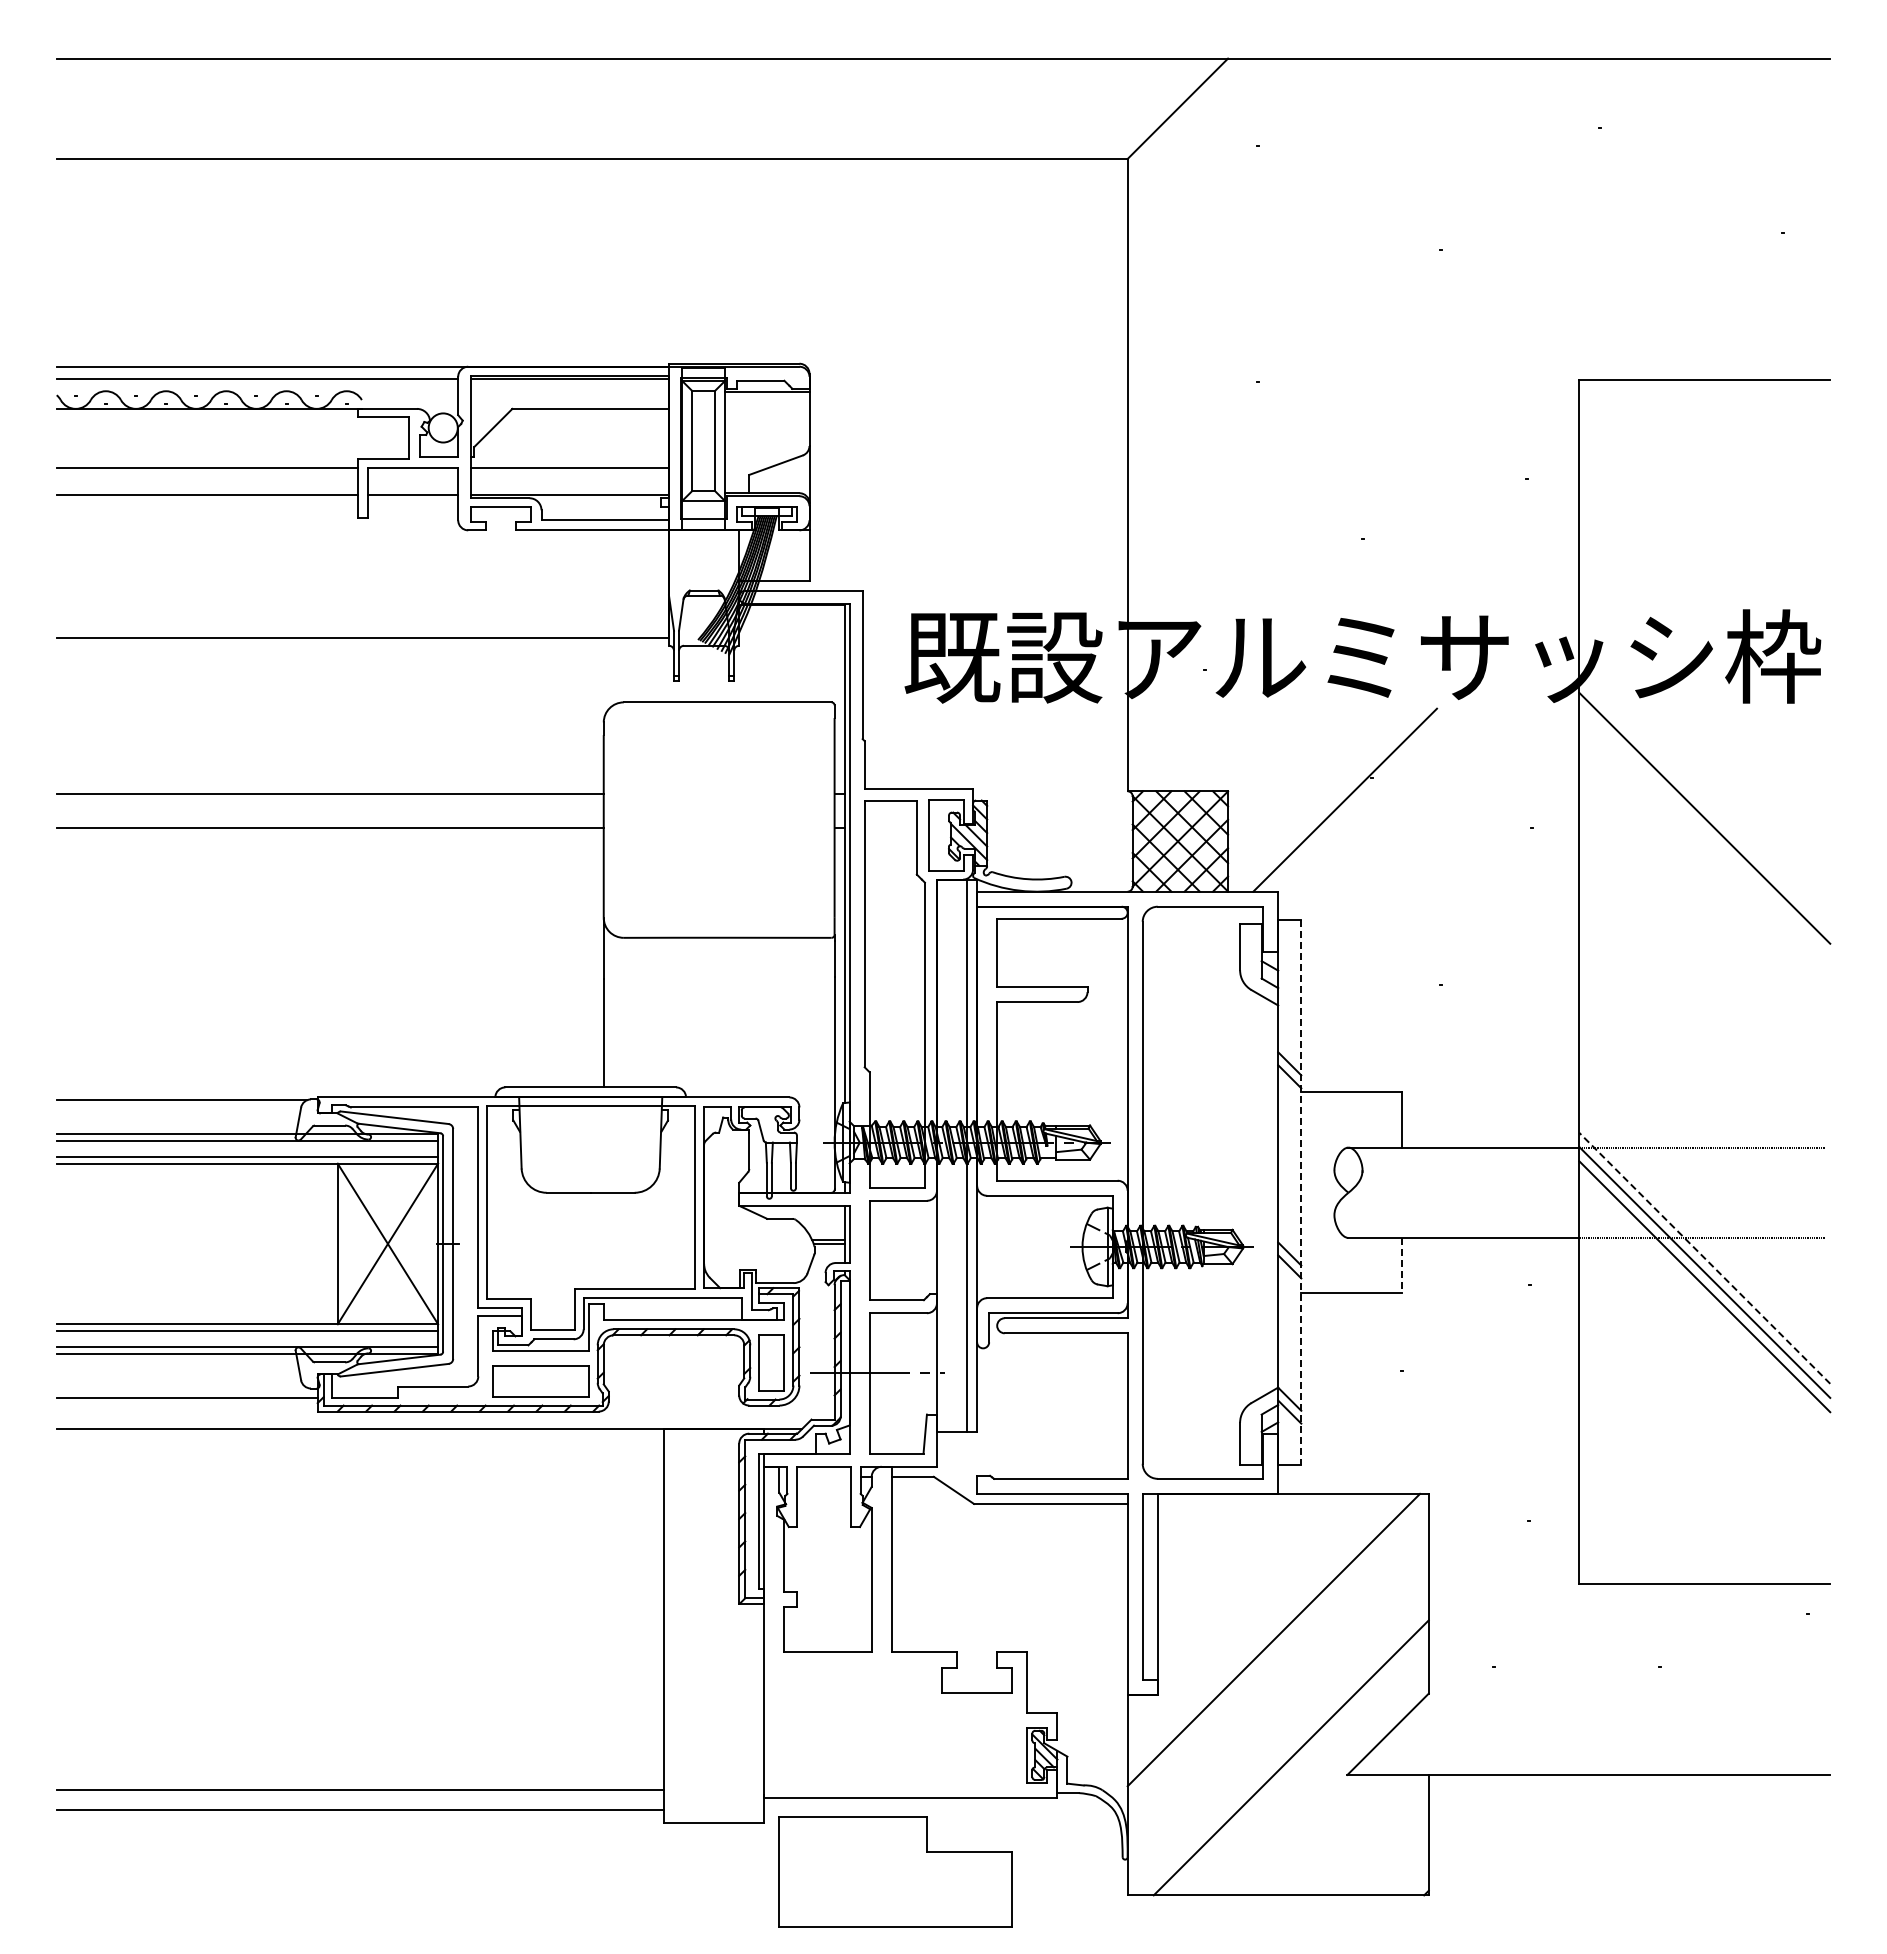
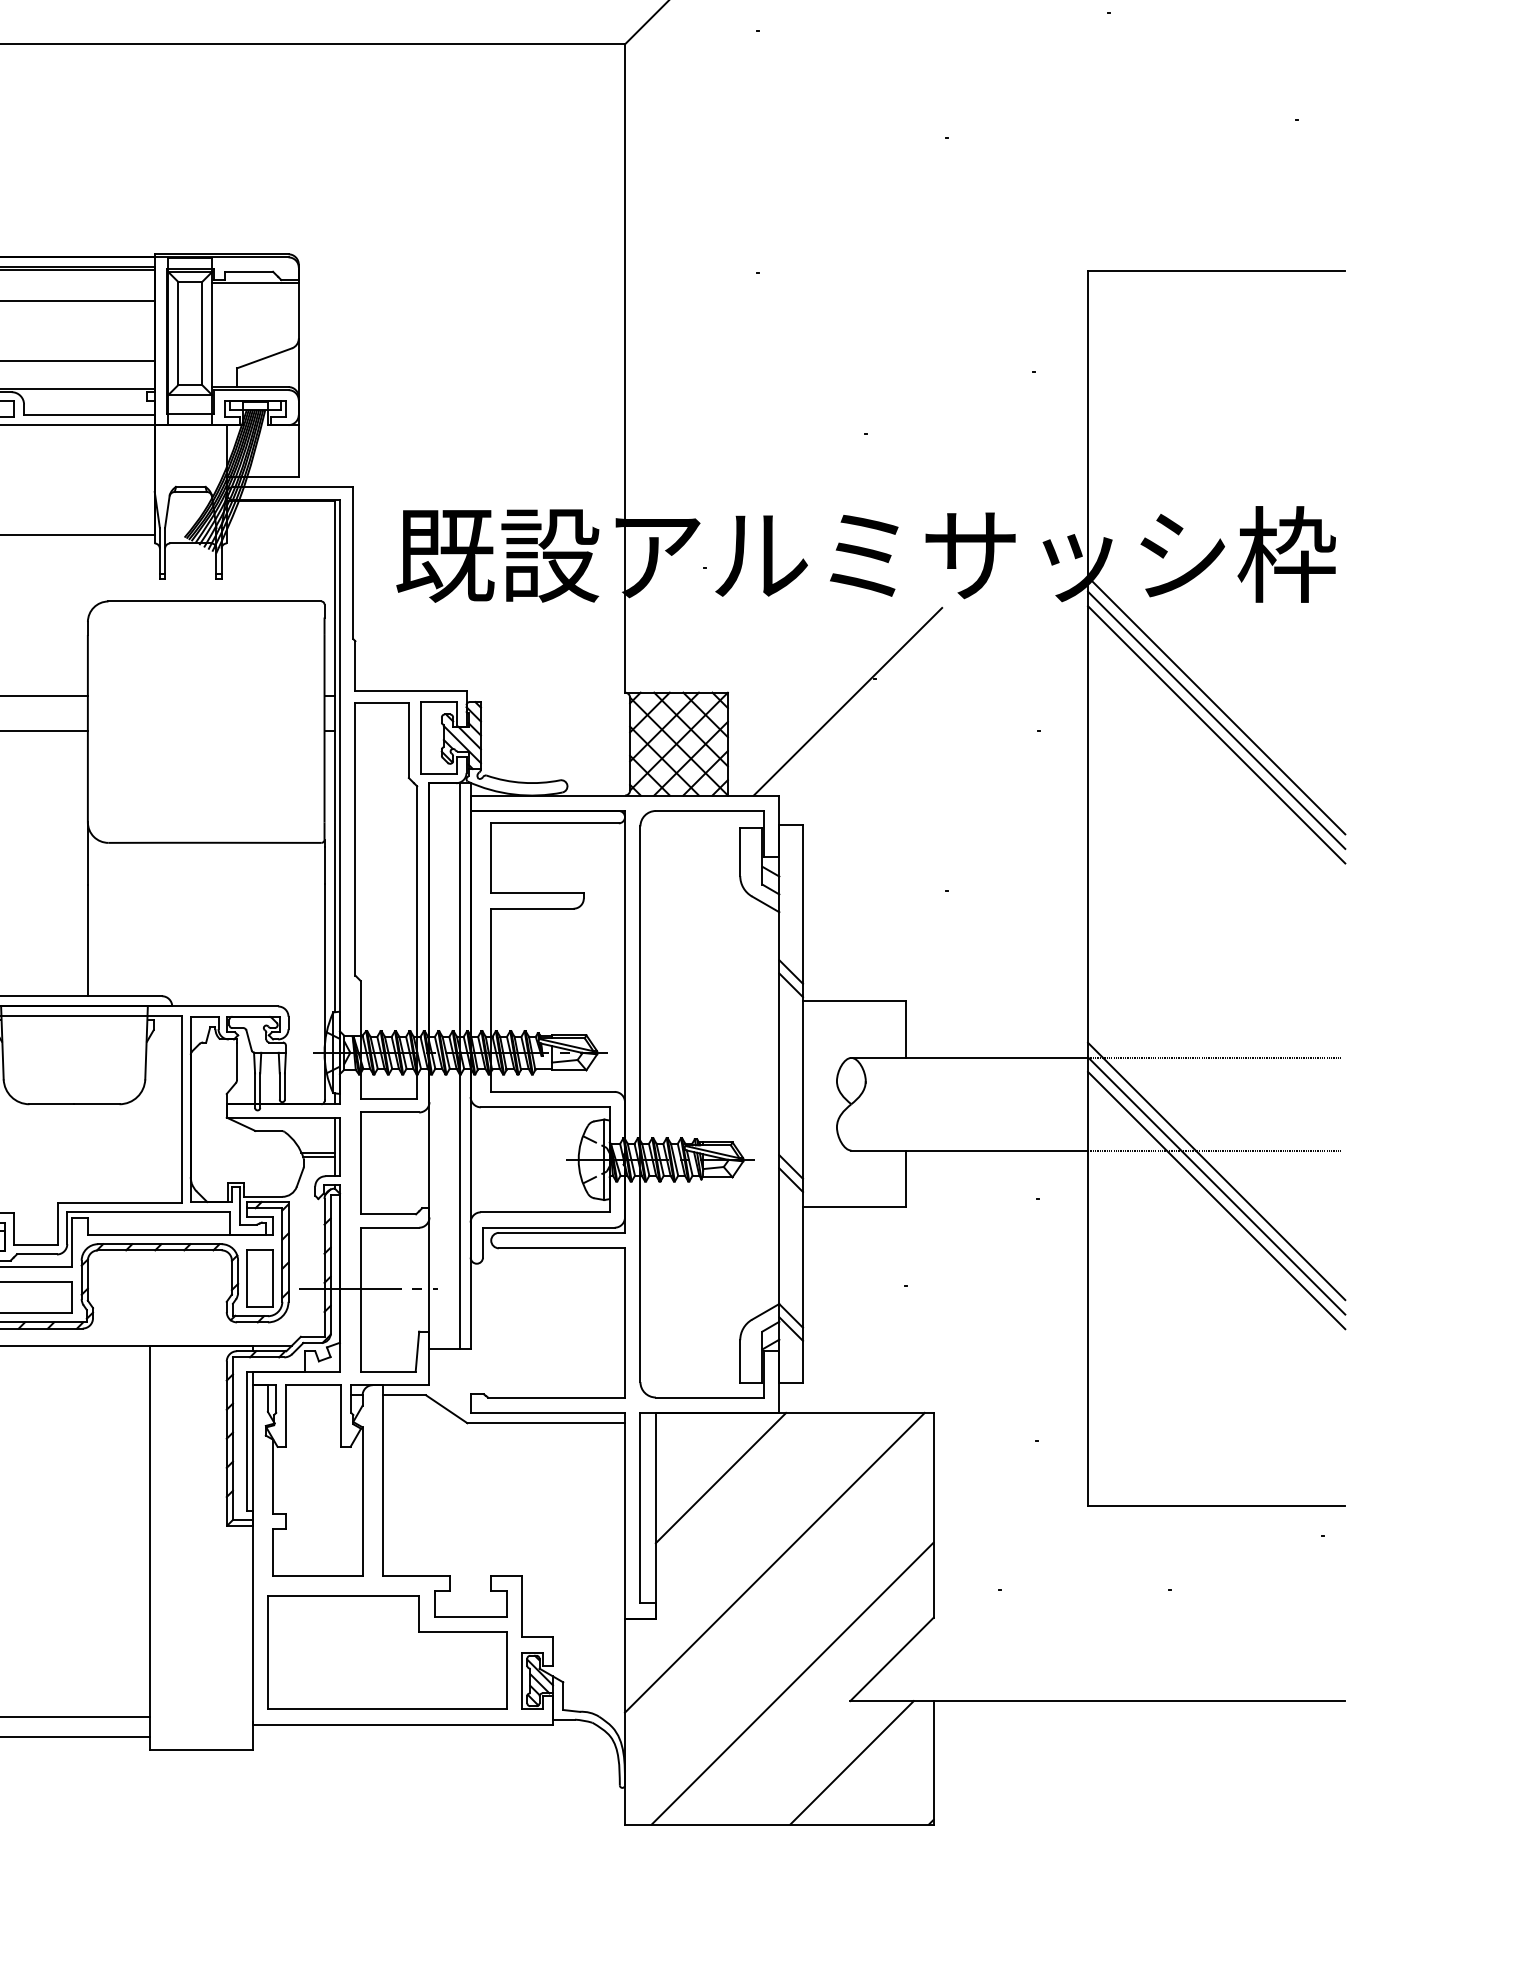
line: (1704, 803) -> (1216, 705), added
line: (1704, 832) -> (1216, 734), added
line: (1301, 1193) -> (803, 1104), dashed -> solid
line: (1704, 1257) -> (1216, 1170), dashed -> solid
line: (1401, 1265) -> (905, 1178), dashed -> solid
line: (1220, 1556) -> (720, 1477), added
line: (1348, 1834) -> (851, 1762), added
part: (895, 1871) -> (386, 1652), moved

